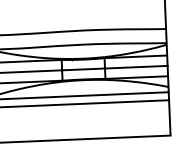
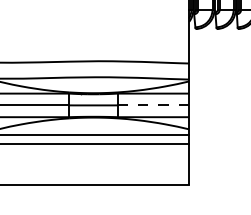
line: (136, 67) -> (153, 105), solid -> dashed

